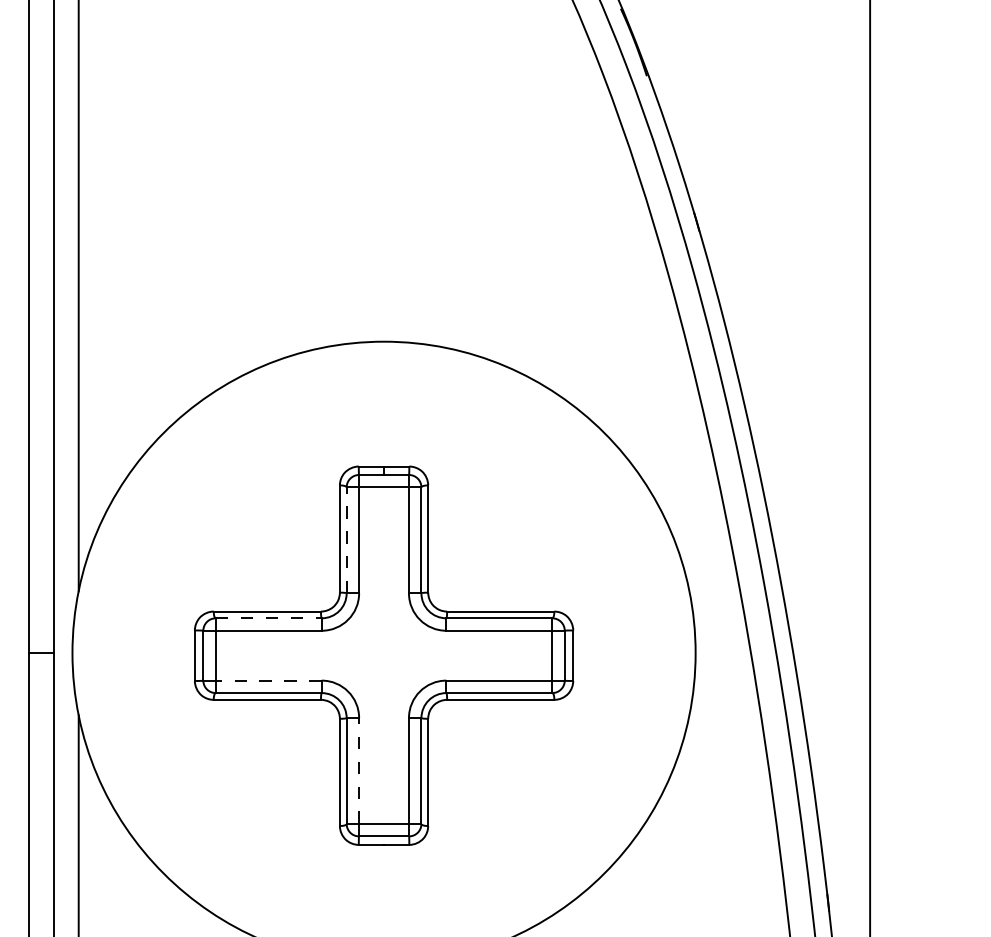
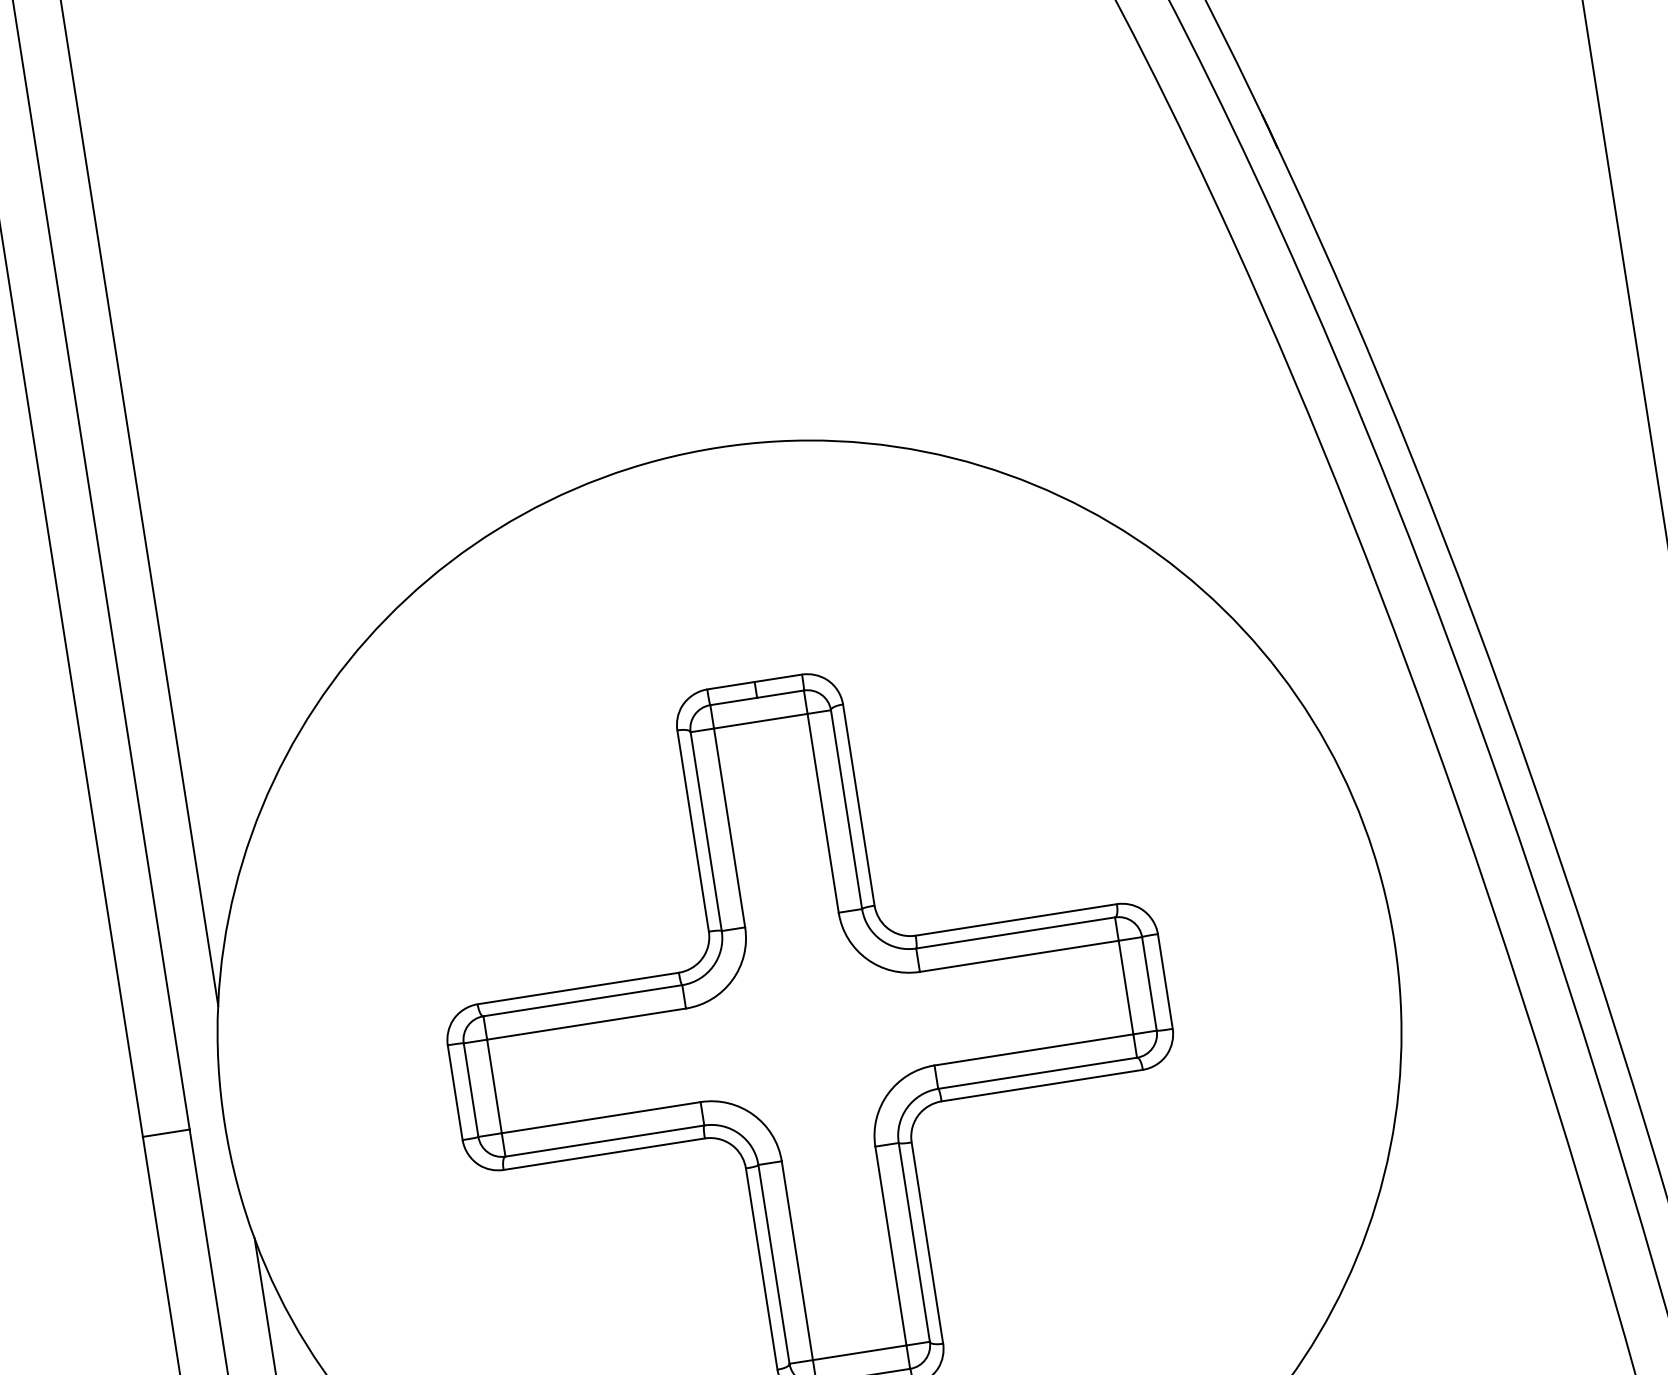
line: (346, 540) -> (705, 831), dashed -> solid
line: (268, 618) -> (582, 1001), dashed -> solid
line: (268, 680) -> (600, 1117), dashed -> solid
line: (359, 770) -> (797, 1259), dashed -> solid

